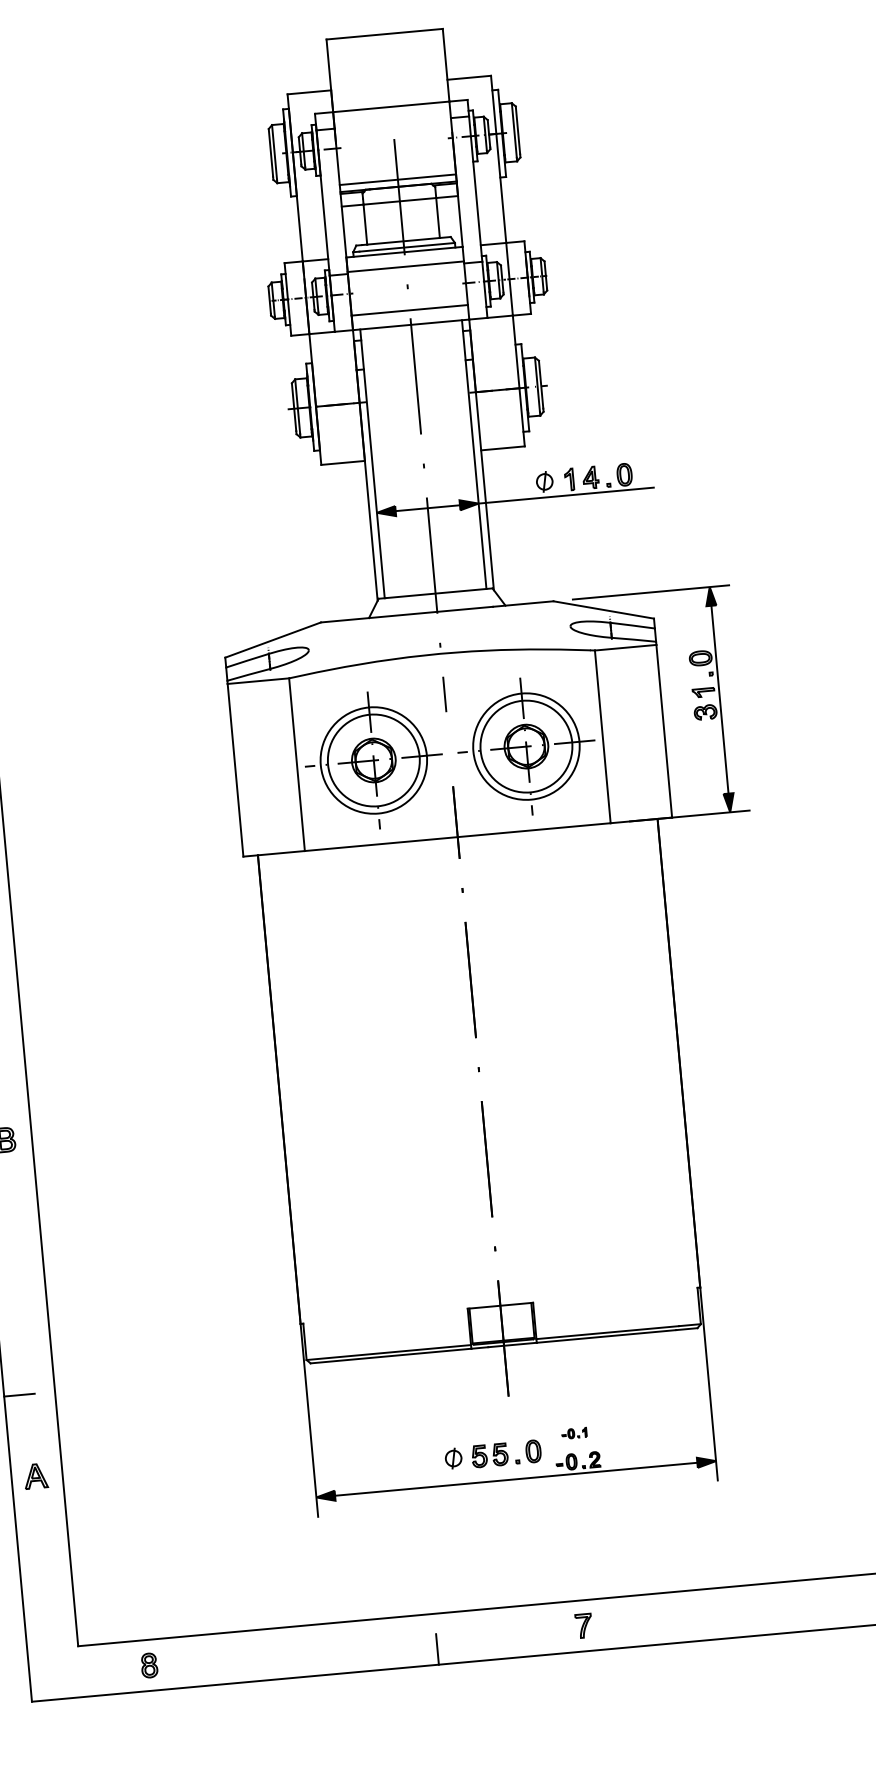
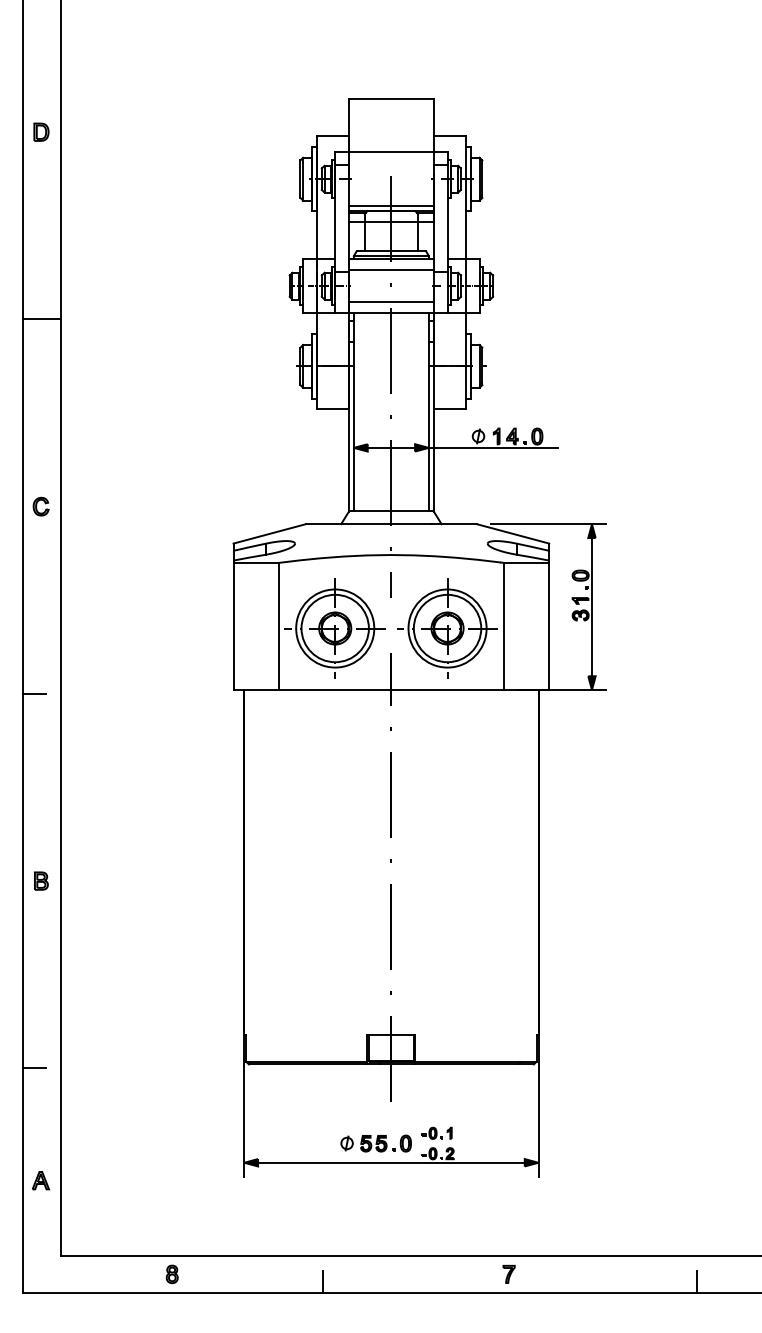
part: (573, 1432) -> (436, 1132), size x1.67
part: (36, 1475) -> (41, 1180), moved
part: (583, 1624) -> (508, 1273), moved
part: (148, 1665) -> (171, 1274), moved

